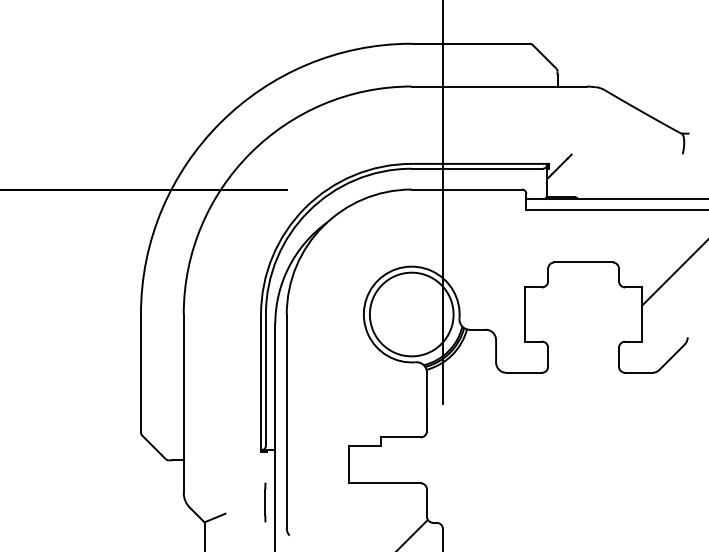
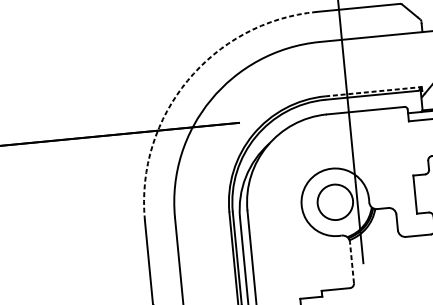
arc: (220, 123) -> (187, 80), solid -> dashed
line: (480, 163) -> (373, 91), solid -> dashed
circle: (411, 314) -> (335, 202), size x0.6
line: (426, 401) -> (351, 262), solid -> dashed

